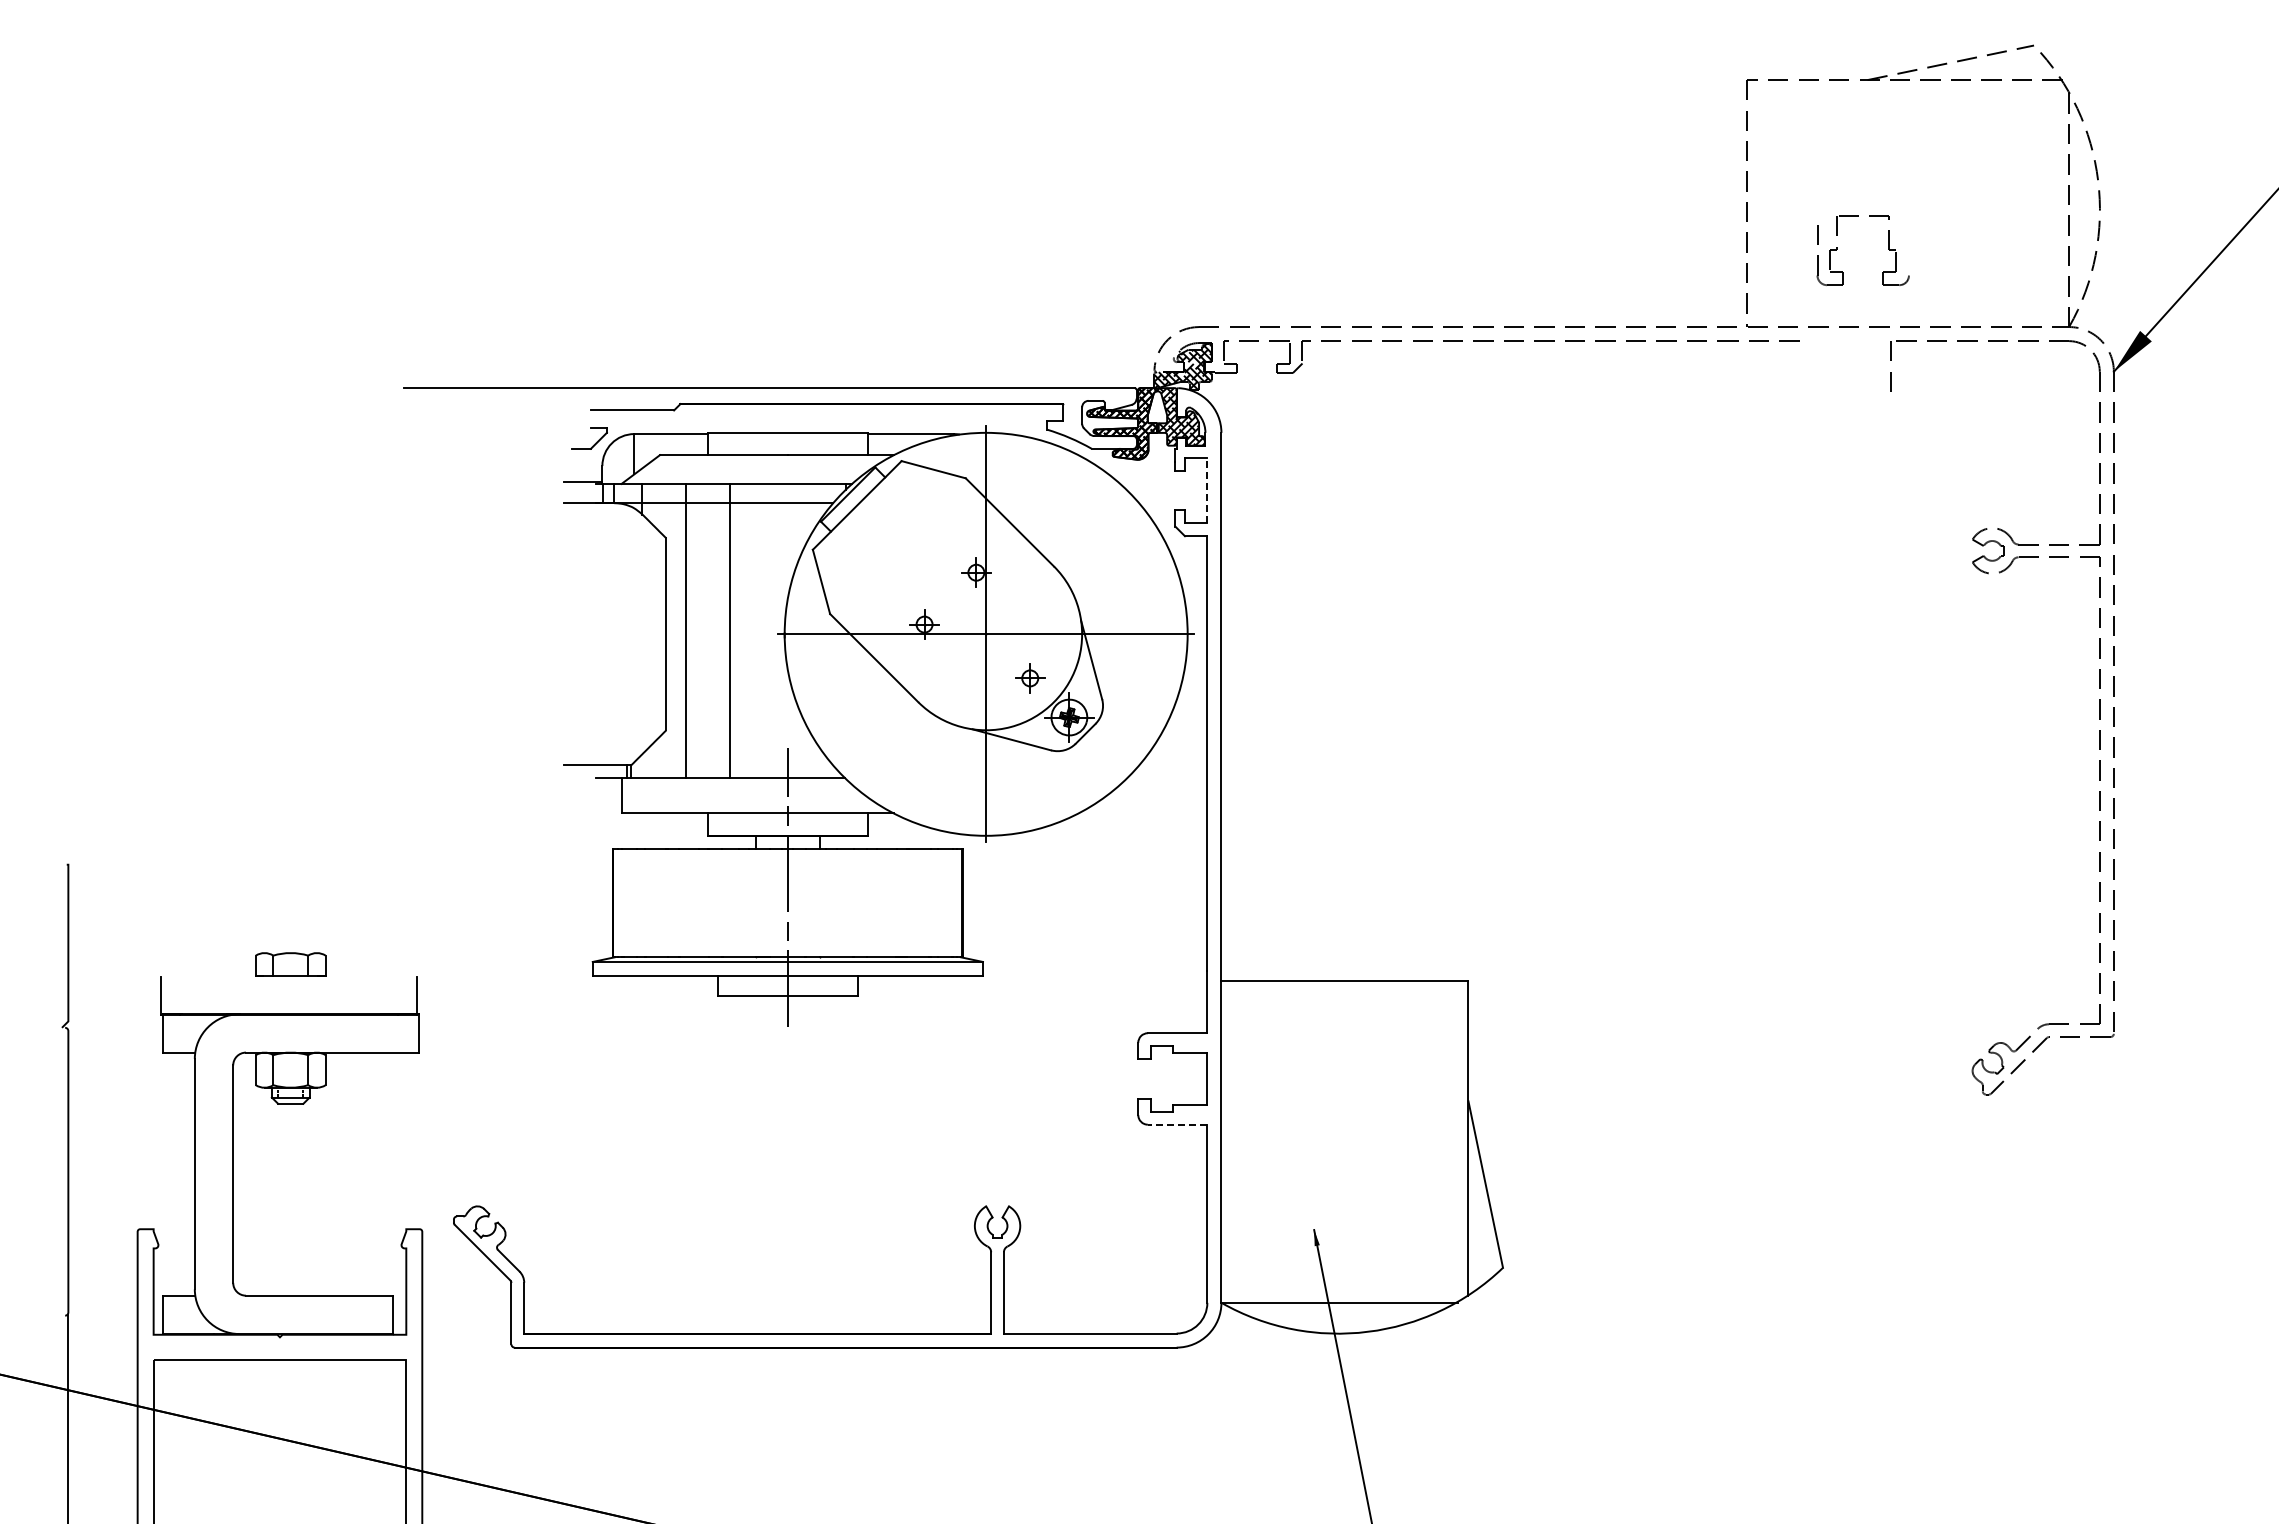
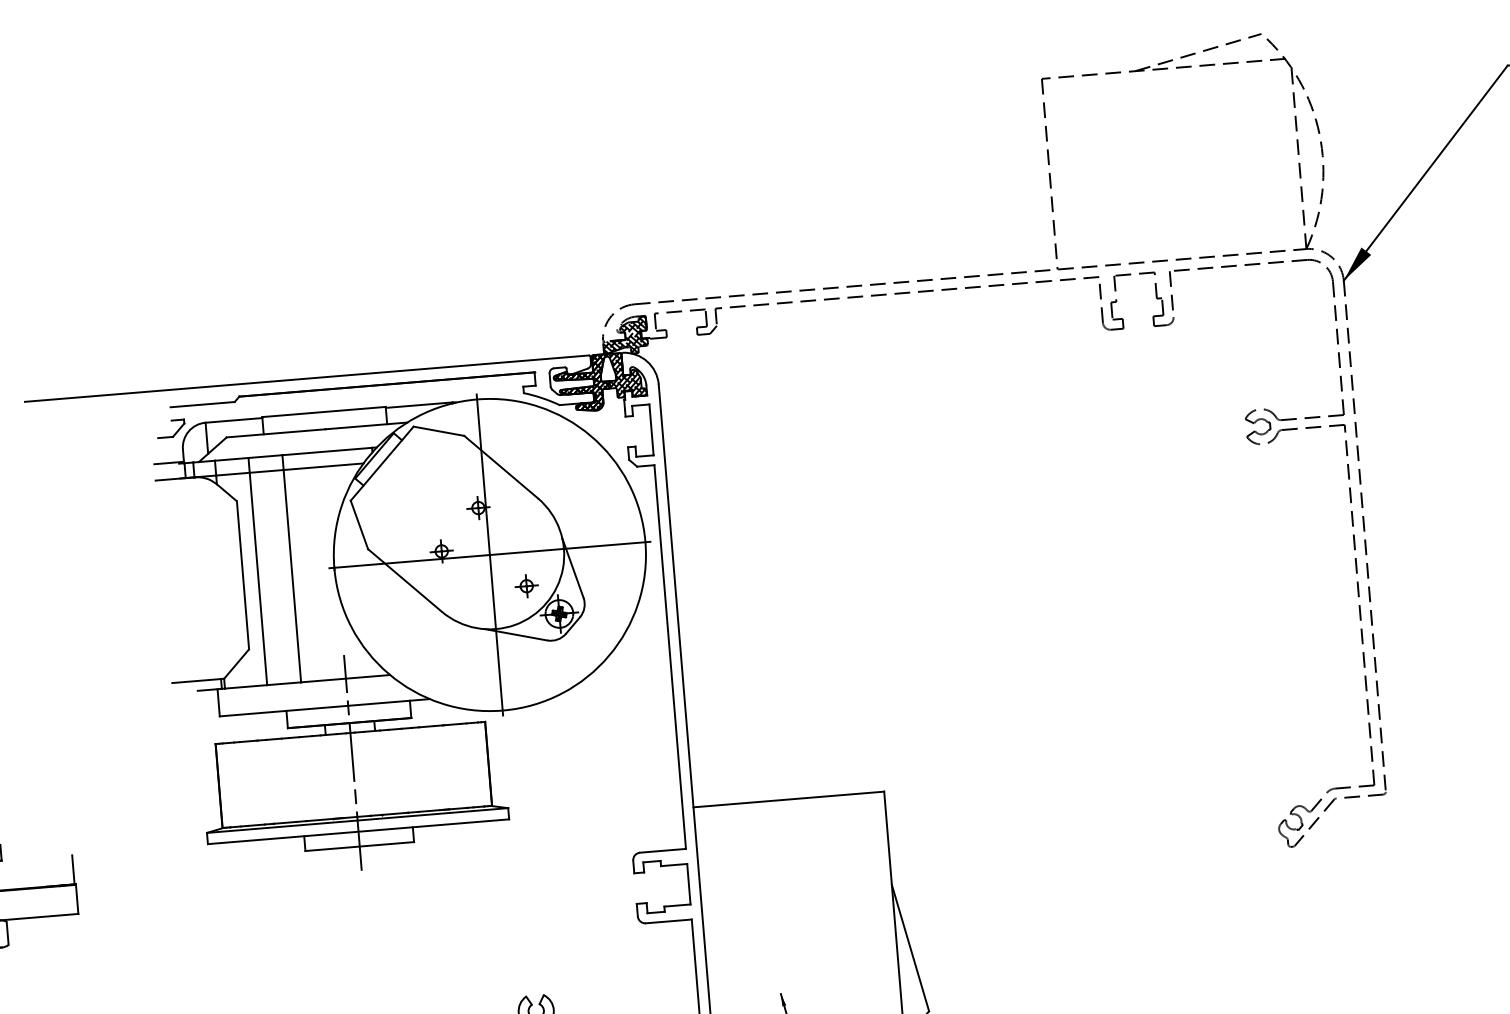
part: (1837, 249) -> (1116, 301), moved
line: (1207, 490) -> (651, 429), dashed -> solid
line: (1177, 1124) -> (668, 921), dashed -> solid

